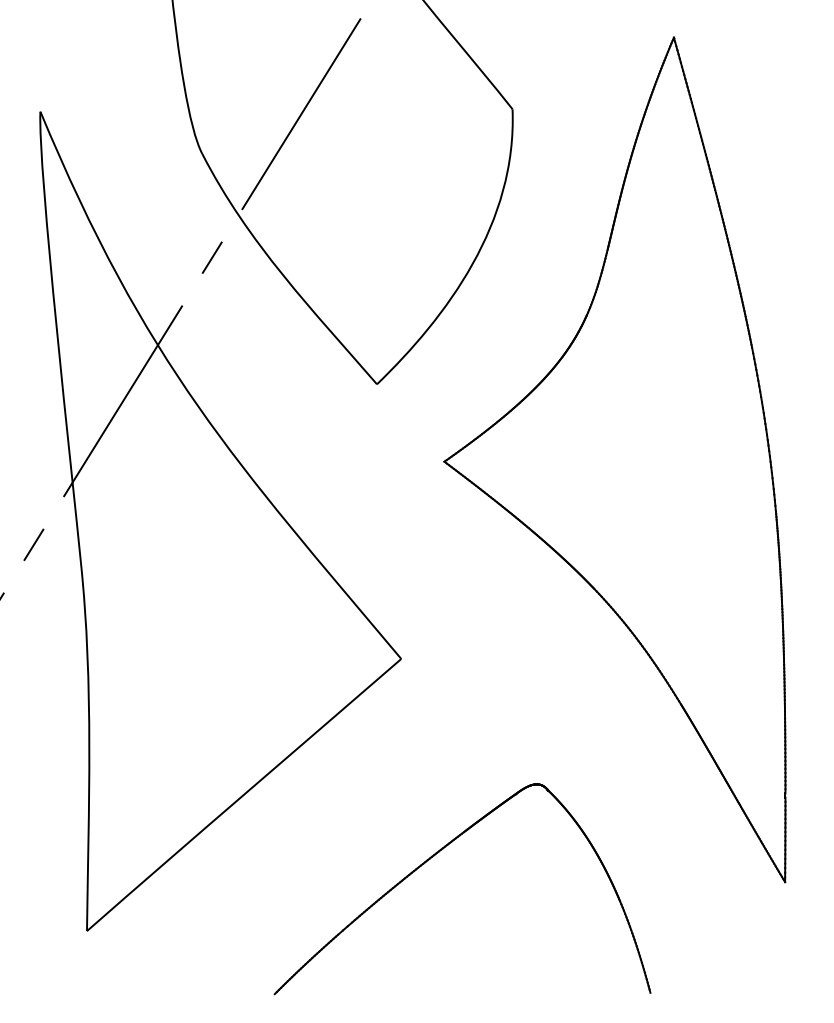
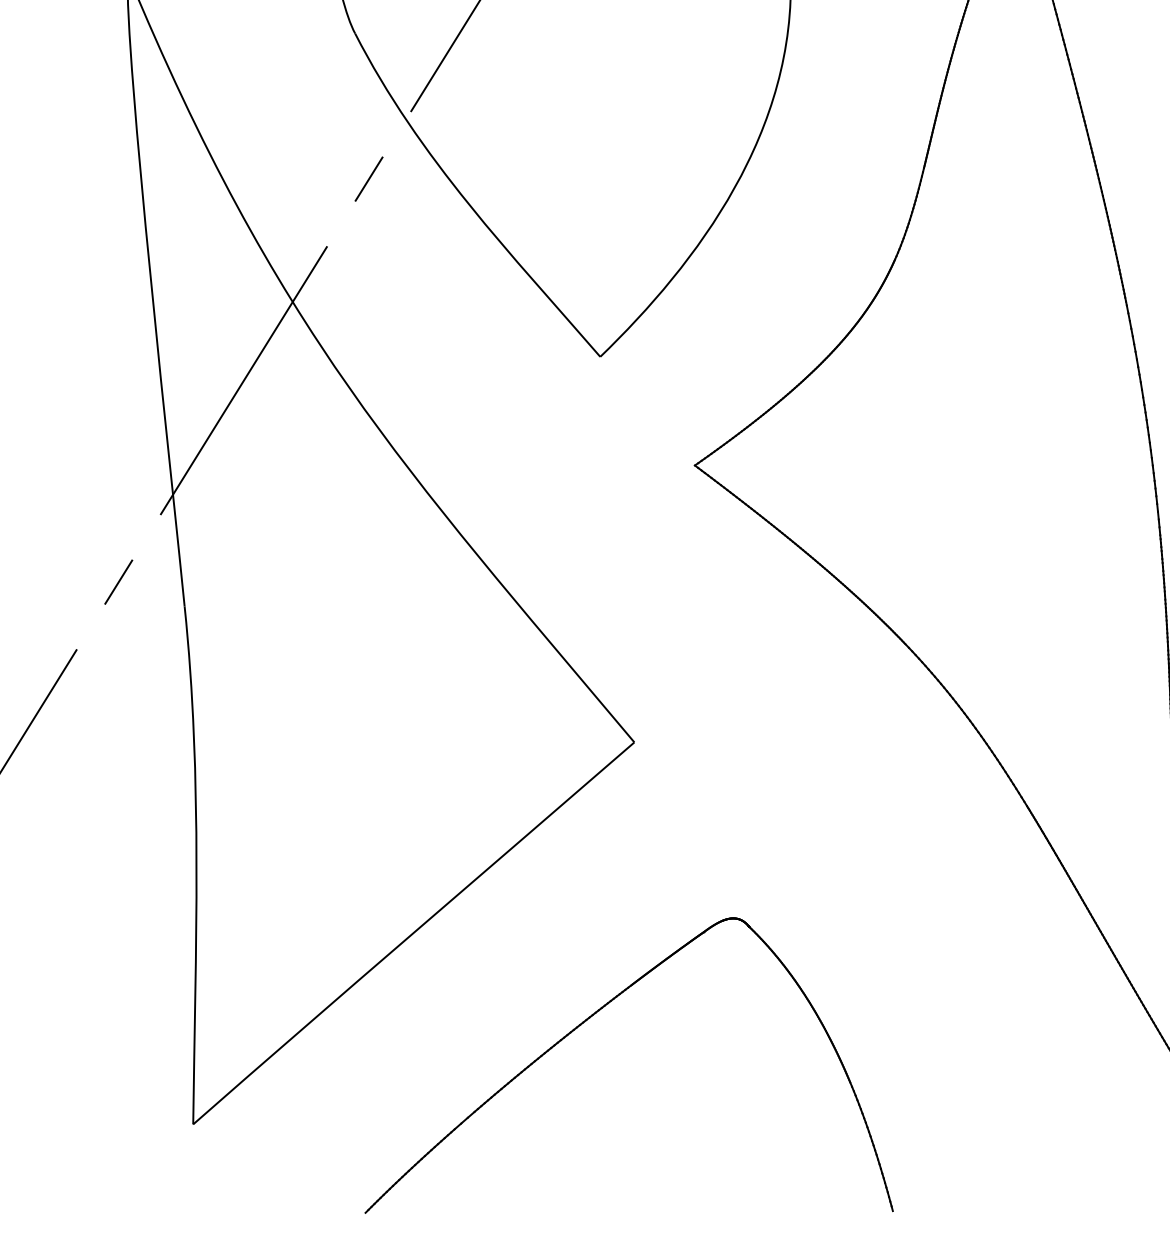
part: (434, 856) -> (589, 1019), moved

